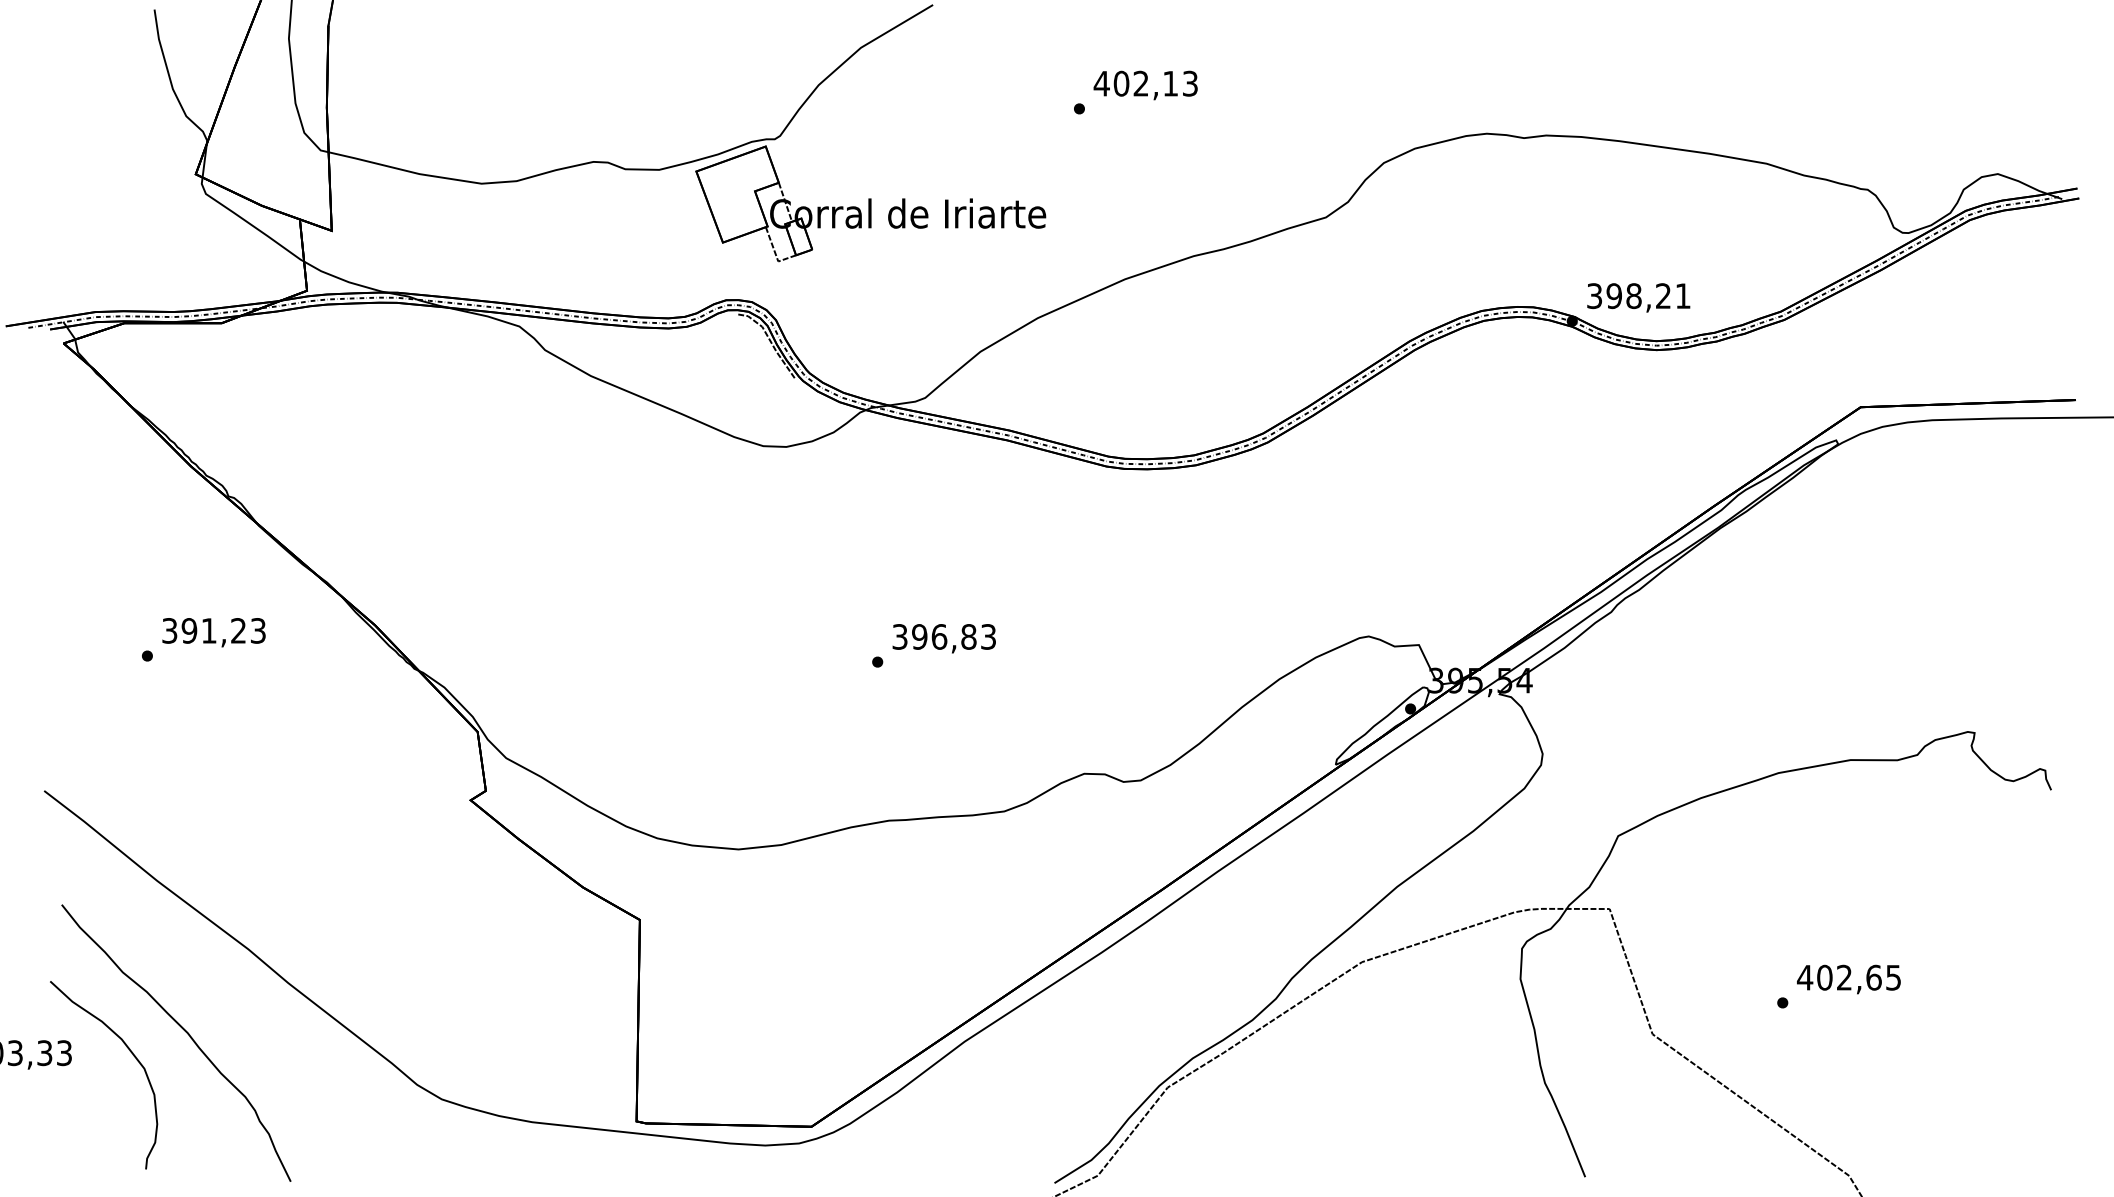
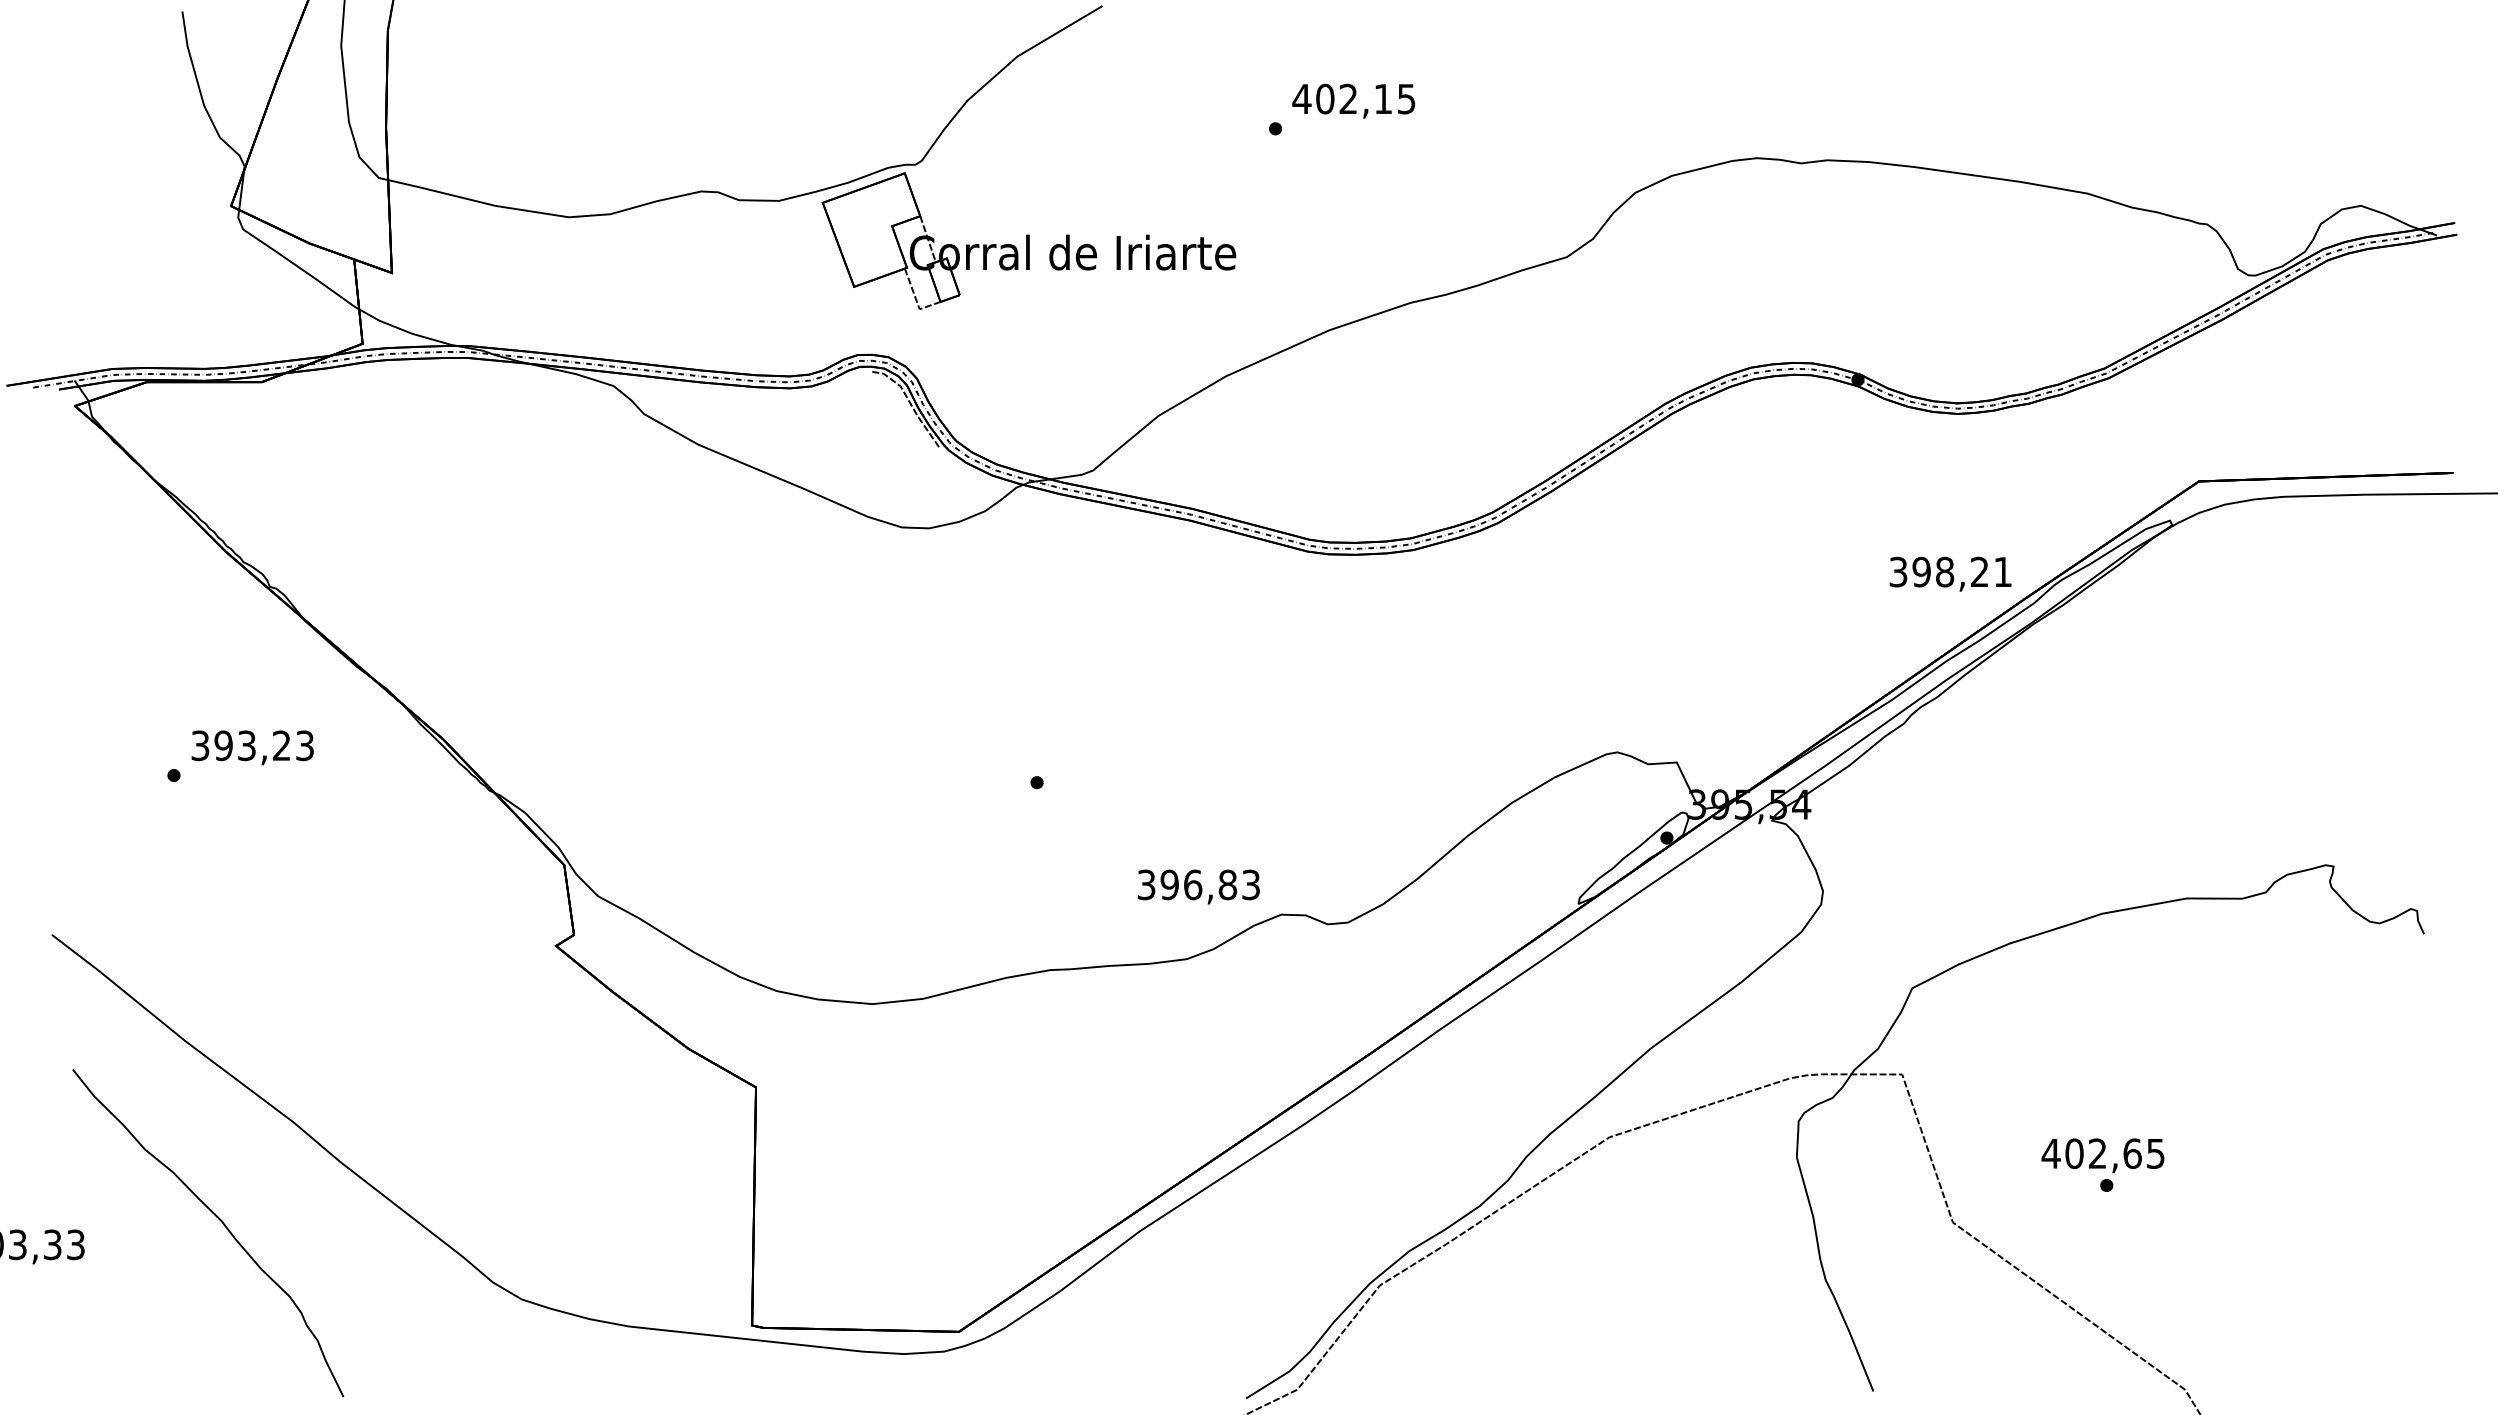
text: (1190, 83) -> (1406, 98), 402,13 -> 402,15
text: (1638, 297) -> (1950, 573), moved
text: (208, 630) -> (246, 745), 391,23 -> 393,23
text: (944, 638) -> (1198, 886), moved
text: (1848, 979) -> (2102, 1155), moved
curve: (130, 1052) -> (154, 1244), removed

